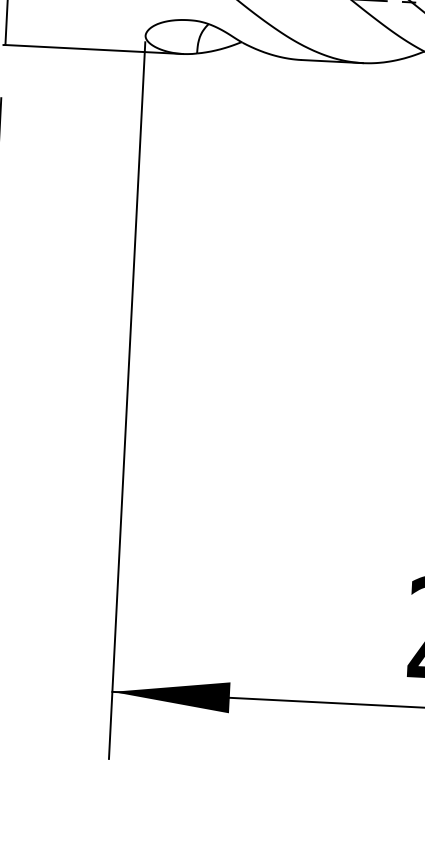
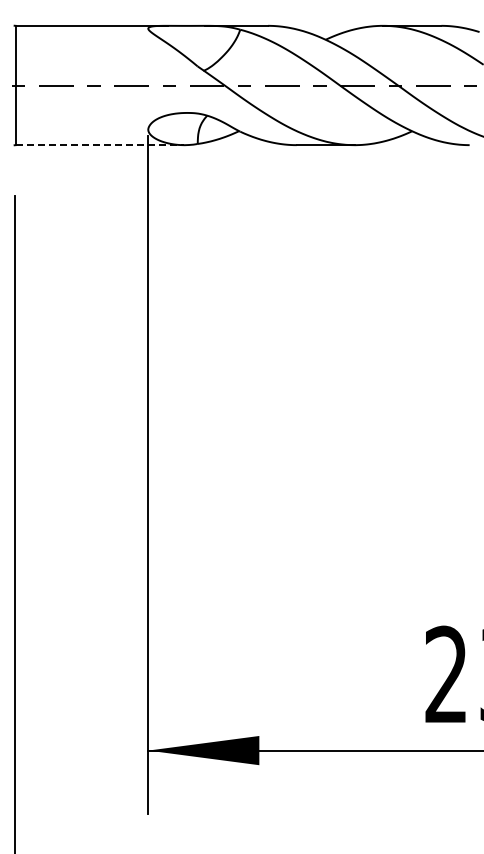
line: (94, 49) -> (100, 145), solid -> dashed

